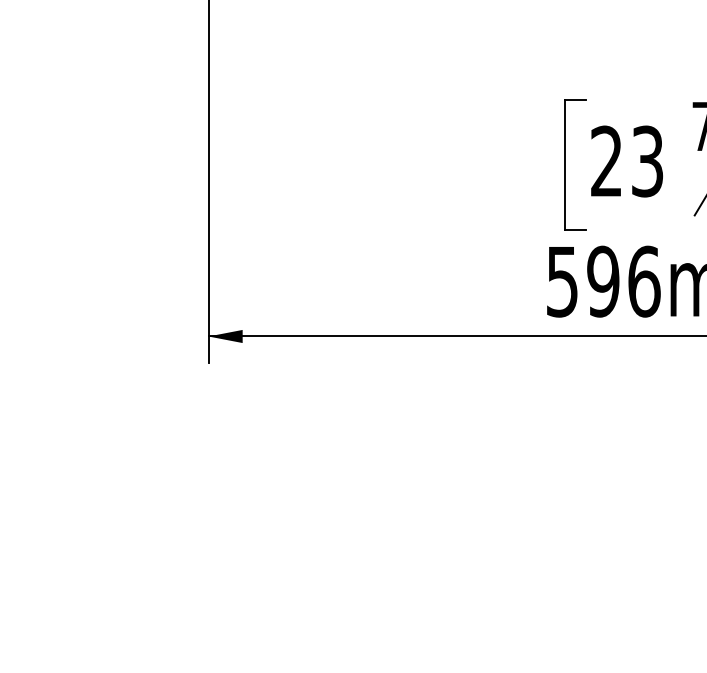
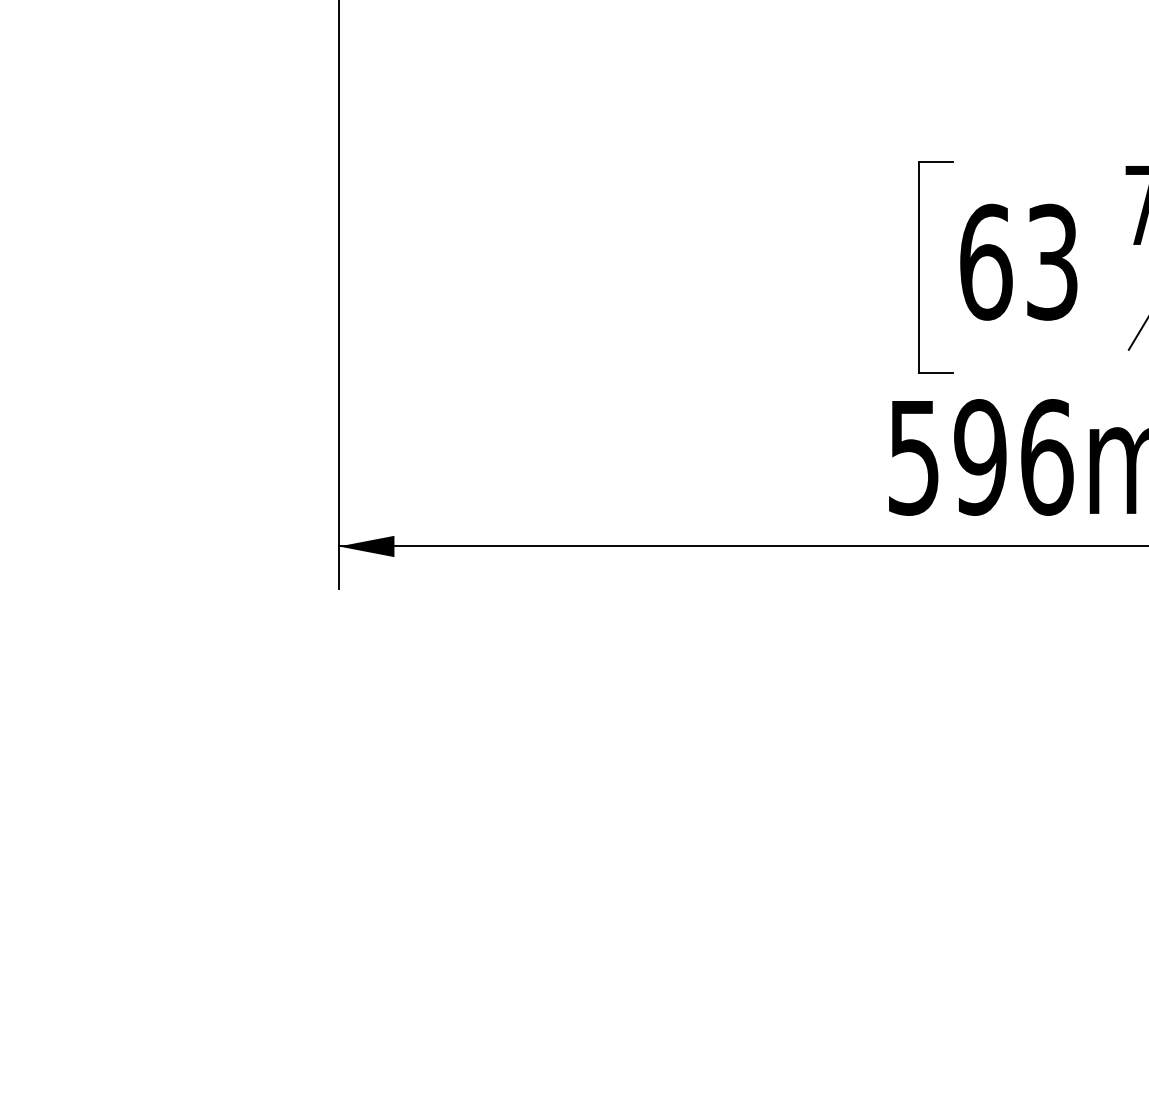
text: (607, 161) -> (987, 262), 23 -> 63

